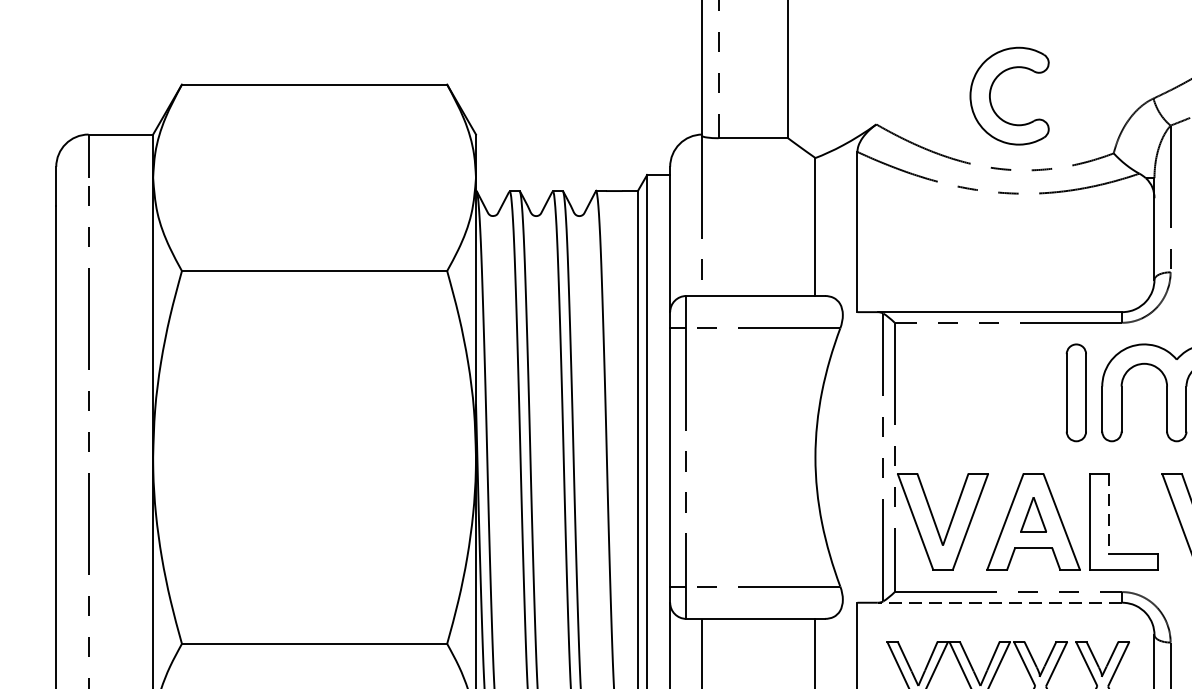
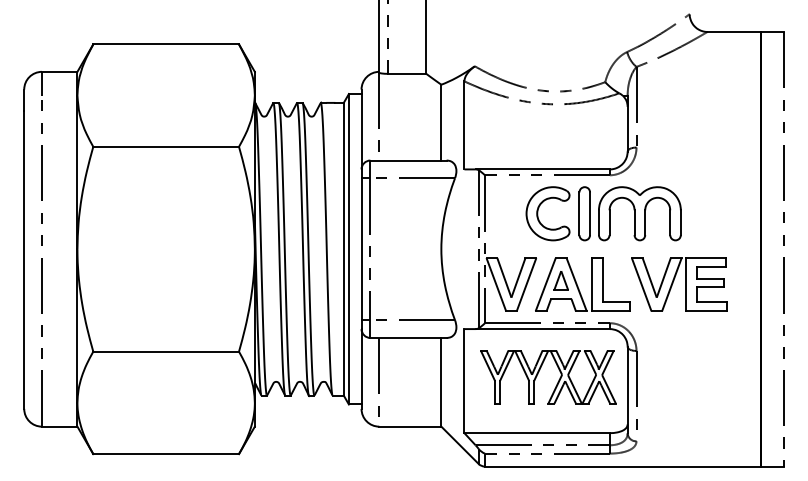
part: (992, 95) -> (538, 213), moved
line: (1108, 514) -> (602, 280), dashed -> solid
line: (999, 603) -> (542, 329), dashed -> solid

